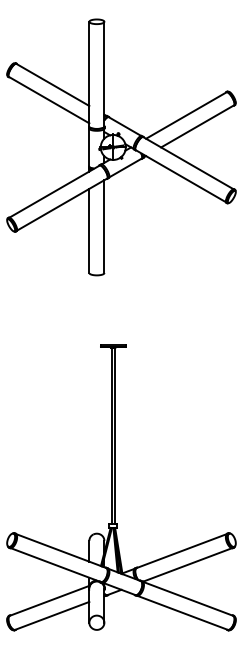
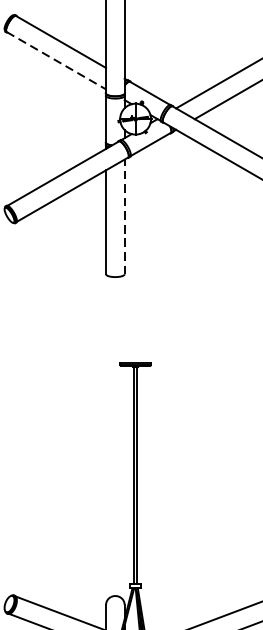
line: (49, 100) -> (56, 61), solid -> dashed
line: (104, 226) -> (124, 216), solid -> dashed

